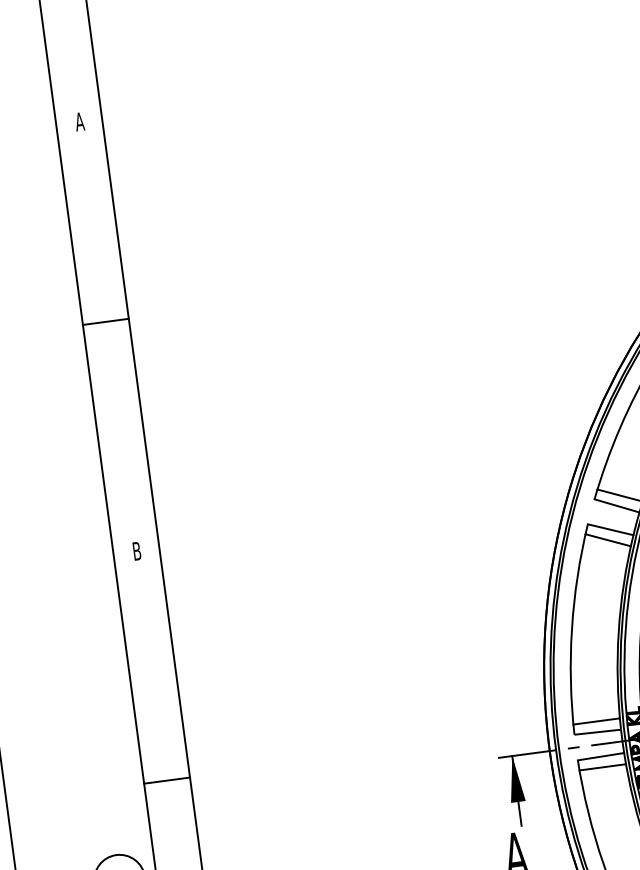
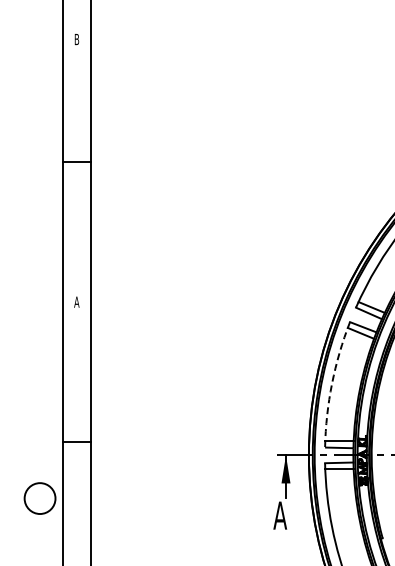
text: (79, 121) -> (76, 39), A -> B
text: (136, 550) -> (76, 301), B -> A
arc: (572, 628) -> (332, 383), solid -> dashed

